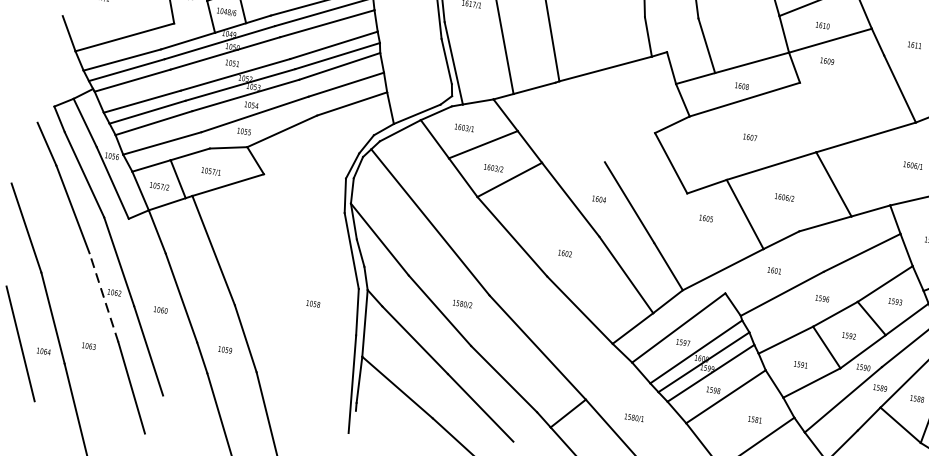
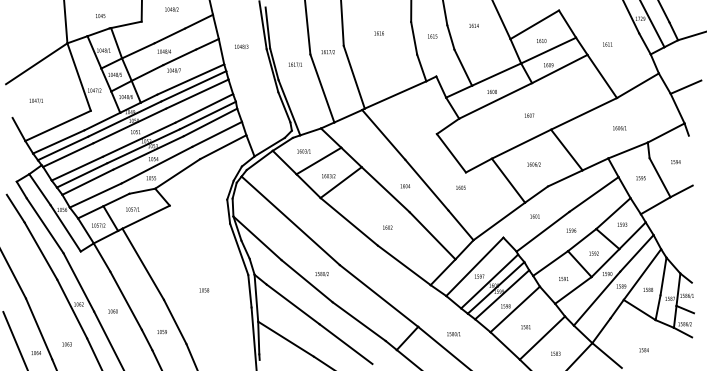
line: (841, 68) -> (559, 68), added
line: (579, 121) -> (383, 134), added
text: (750, 137) -> (529, 115), moved
text: (705, 218) -> (460, 187), moved
line: (104, 298) -> (72, 309), dashed -> solid
text: (313, 304) -> (204, 290), moved
text: (754, 420) -> (525, 327), moved

